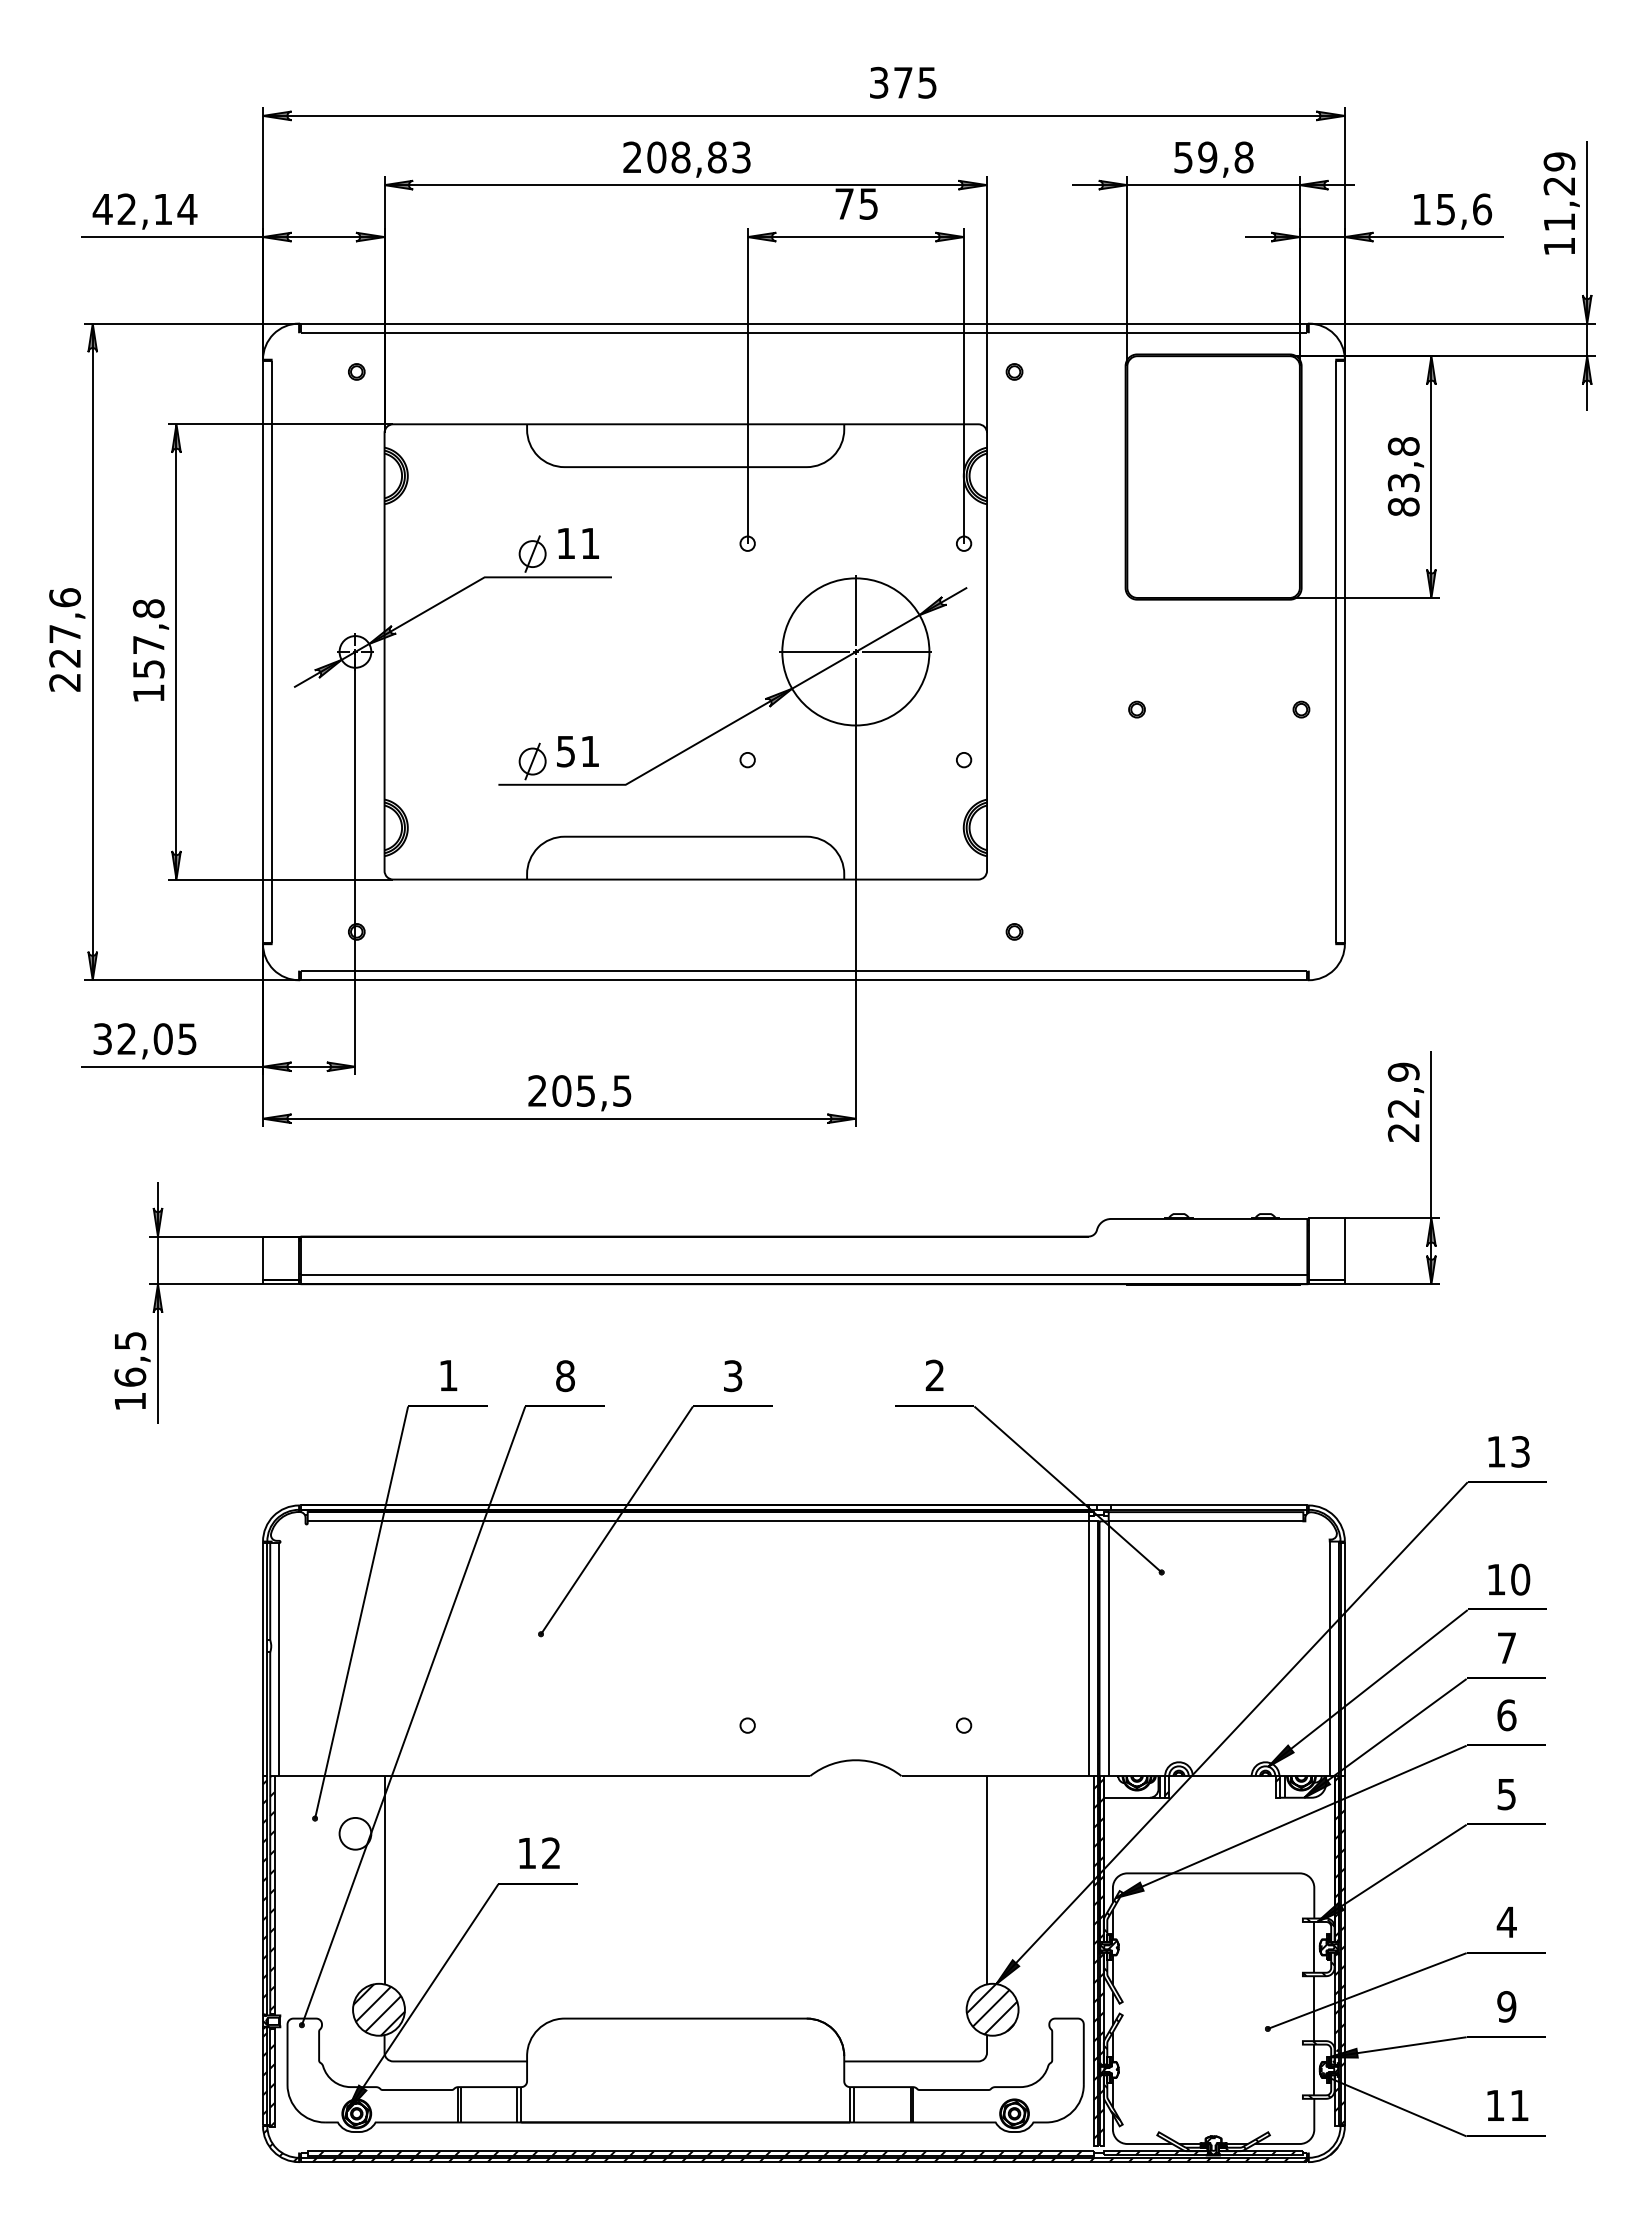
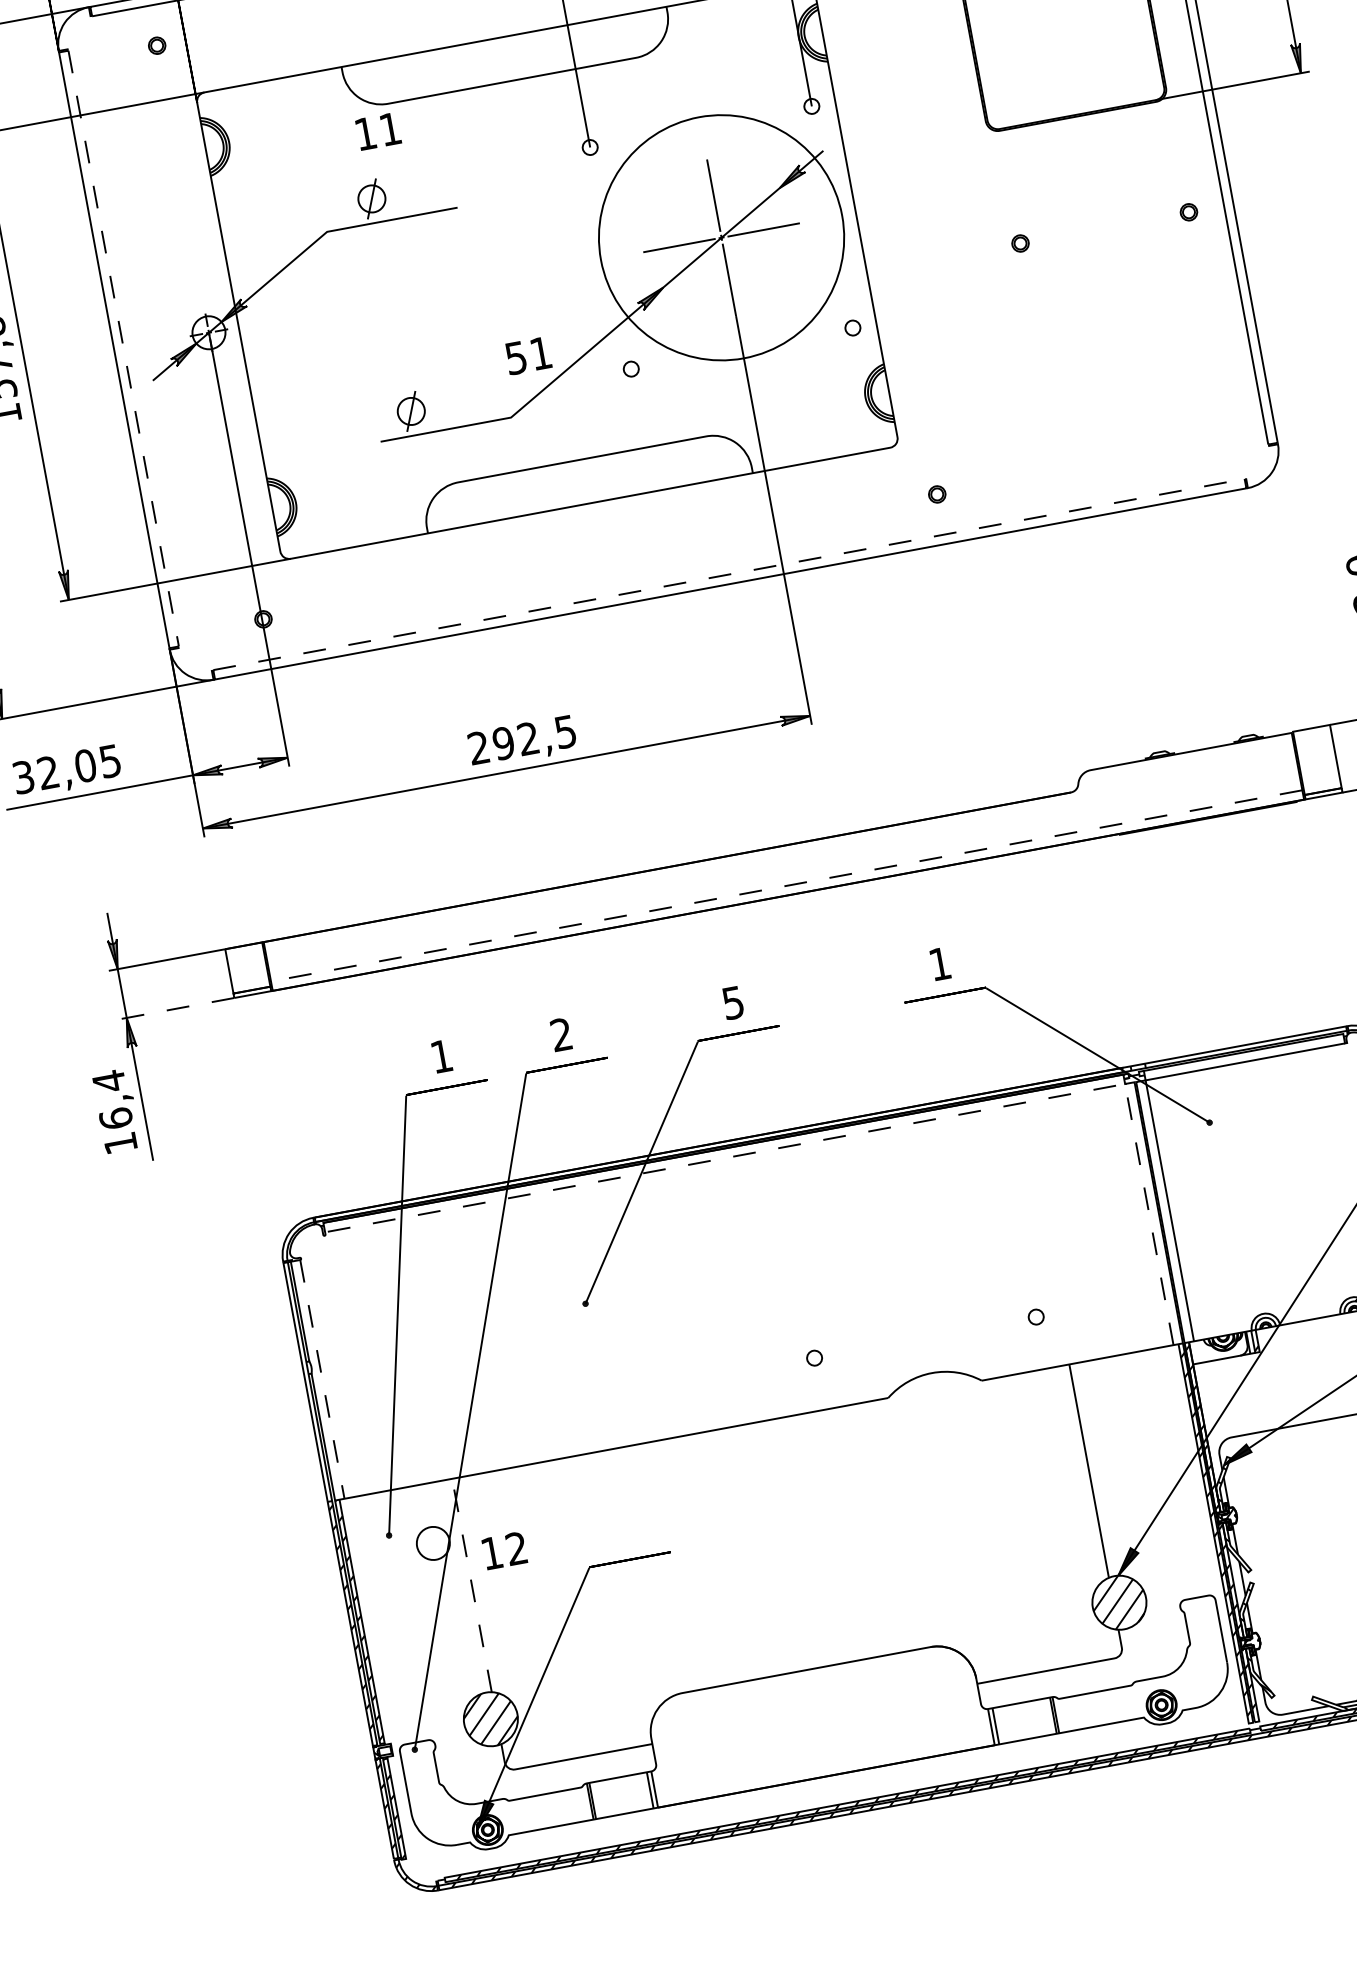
text: (578, 543) -> (378, 131), moved
line: (272, 651) -> (123, 348), solid -> dashed
circle: (855, 651) -> (721, 237), size x1.6
text: (577, 751) -> (527, 355), moved
line: (804, 971) -> (729, 574), solid -> dashed
text: (573, 1090) -> (515, 740), 205,5 -> 292,5
line: (803, 1274) -> (786, 885), solid -> dashed
line: (206, 1284) -> (176, 1009), solid -> dashed
text: (130, 1341) -> (109, 1081), 16,5 -> 16,4
text: (934, 1374) -> (939, 963), 2 -> 1
text: (733, 1375) -> (733, 1002), 3 -> 5
text: (565, 1376) -> (561, 1035), 8 -> 2
line: (825, 1521) -> (855, 1134), solid -> dashed
line: (279, 1659) -> (322, 1379), solid -> dashed
text: (539, 1852) -> (504, 1550), moved
line: (384, 1879) -> (471, 1584), solid -> dashed

